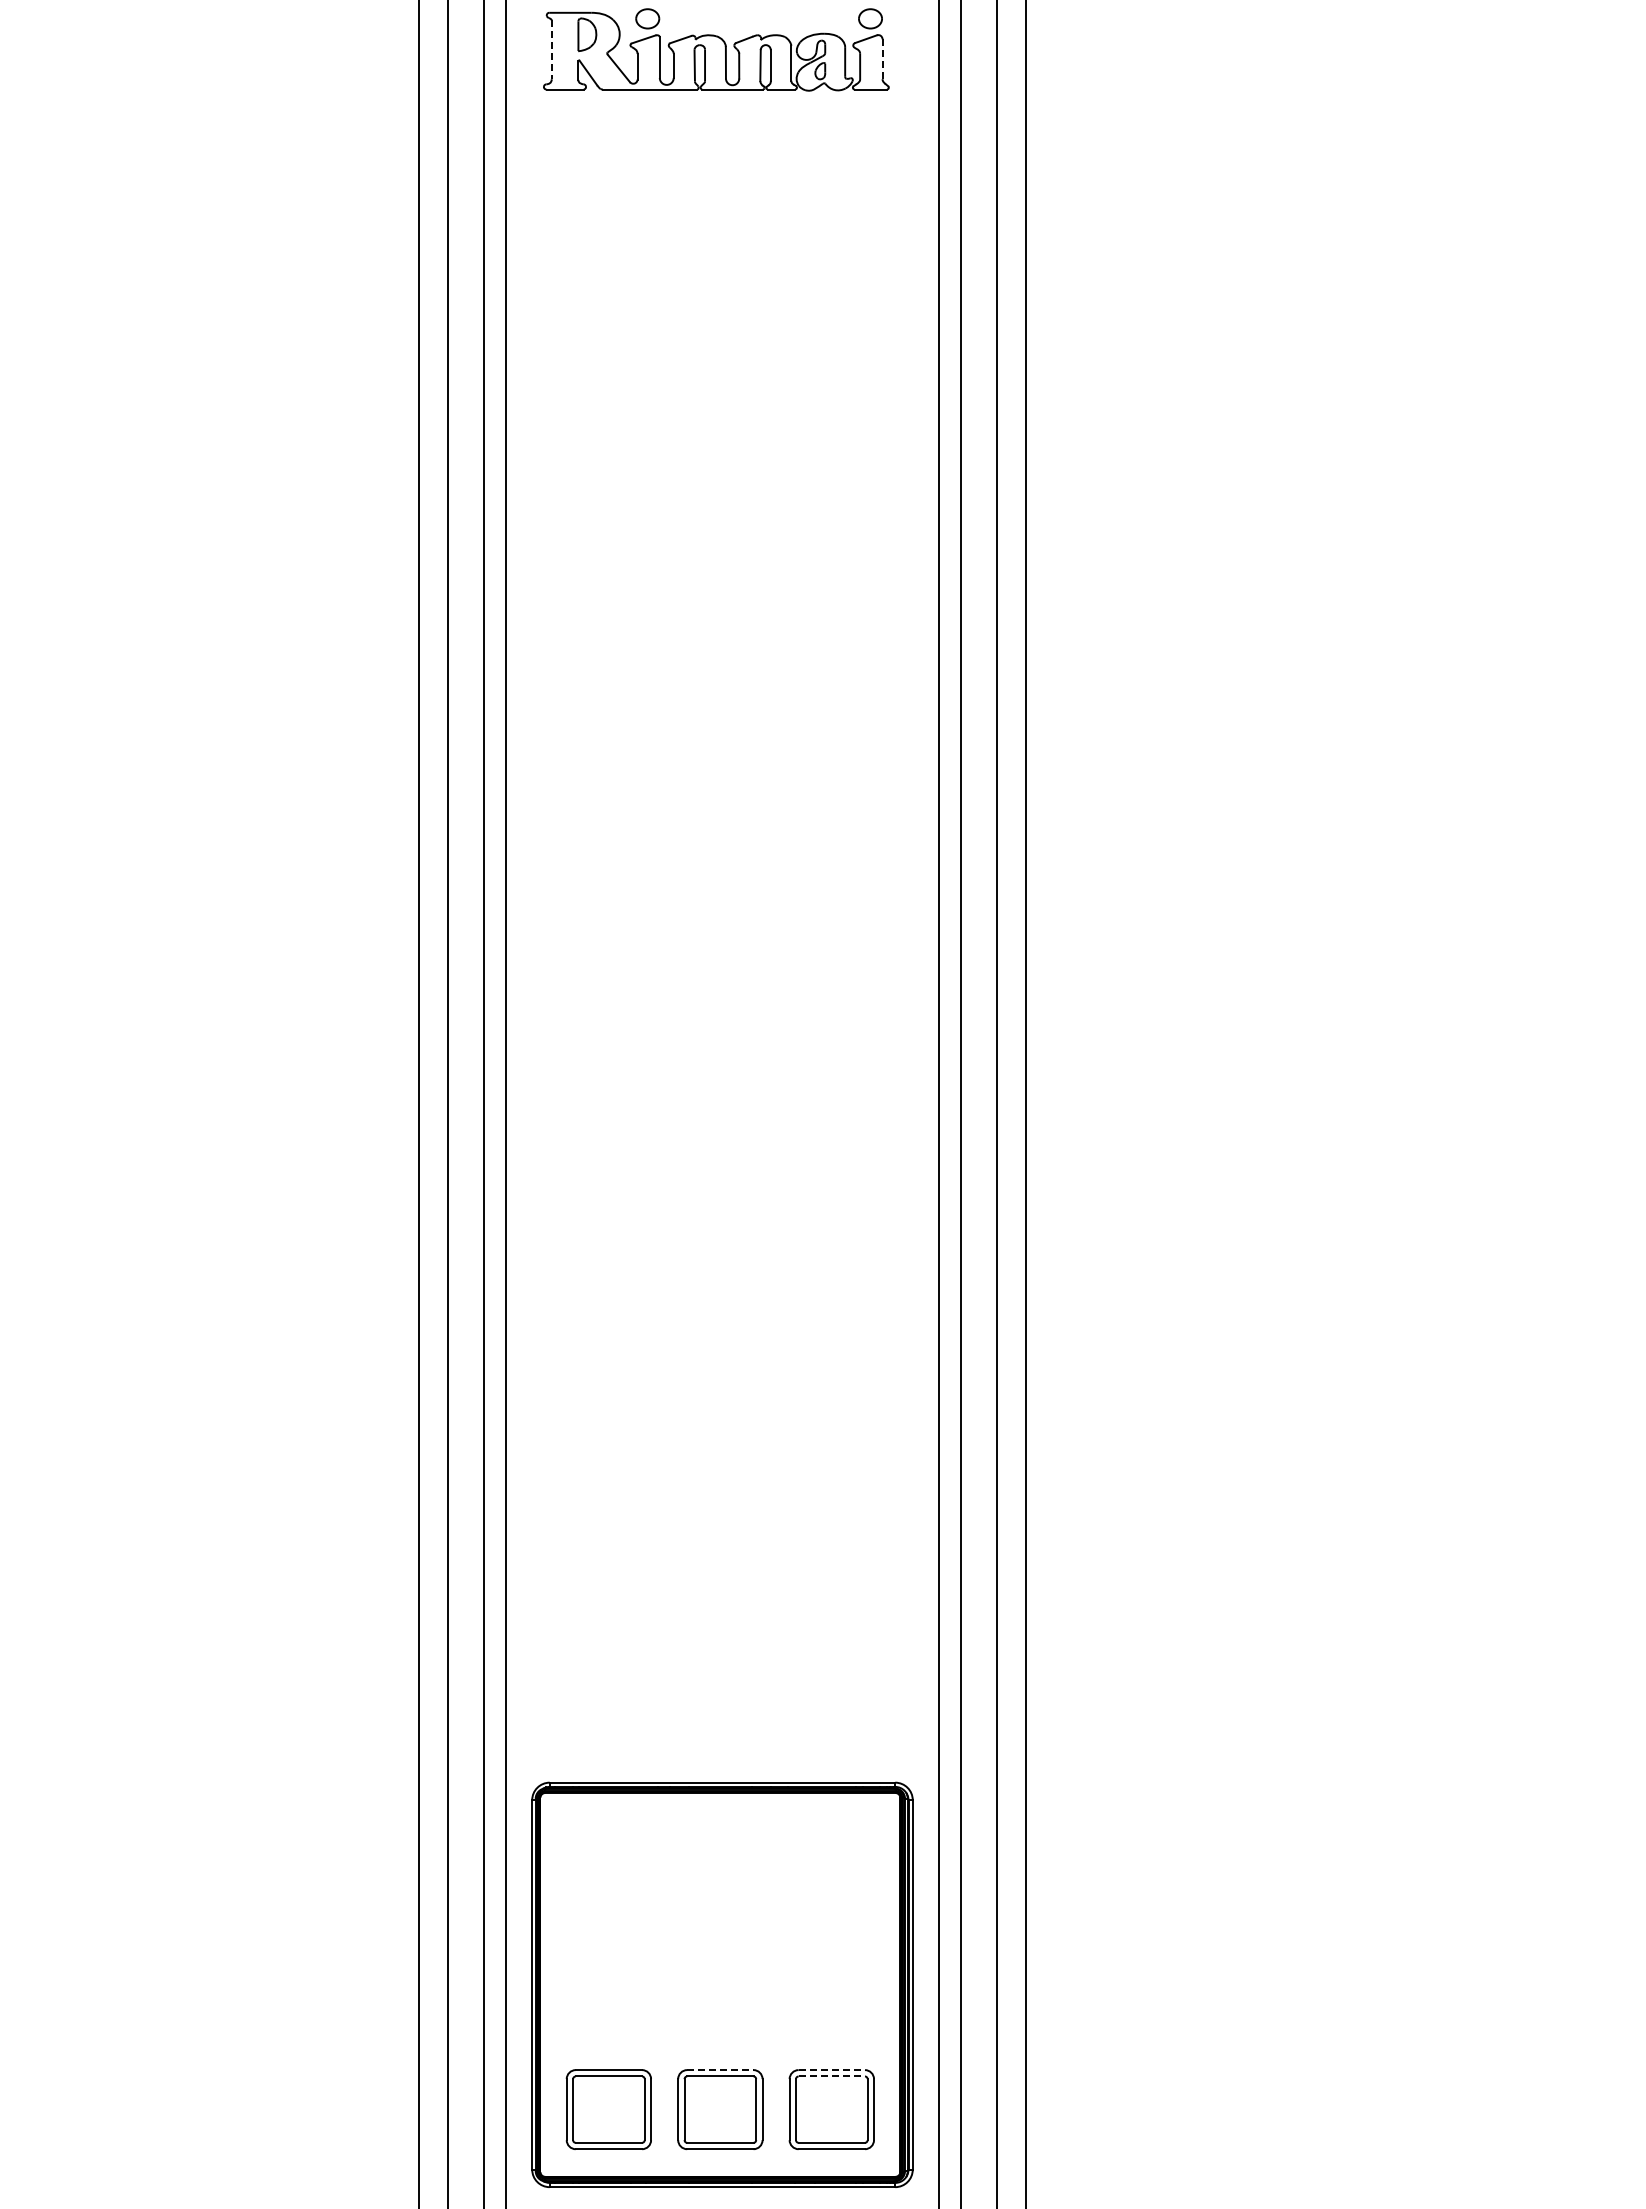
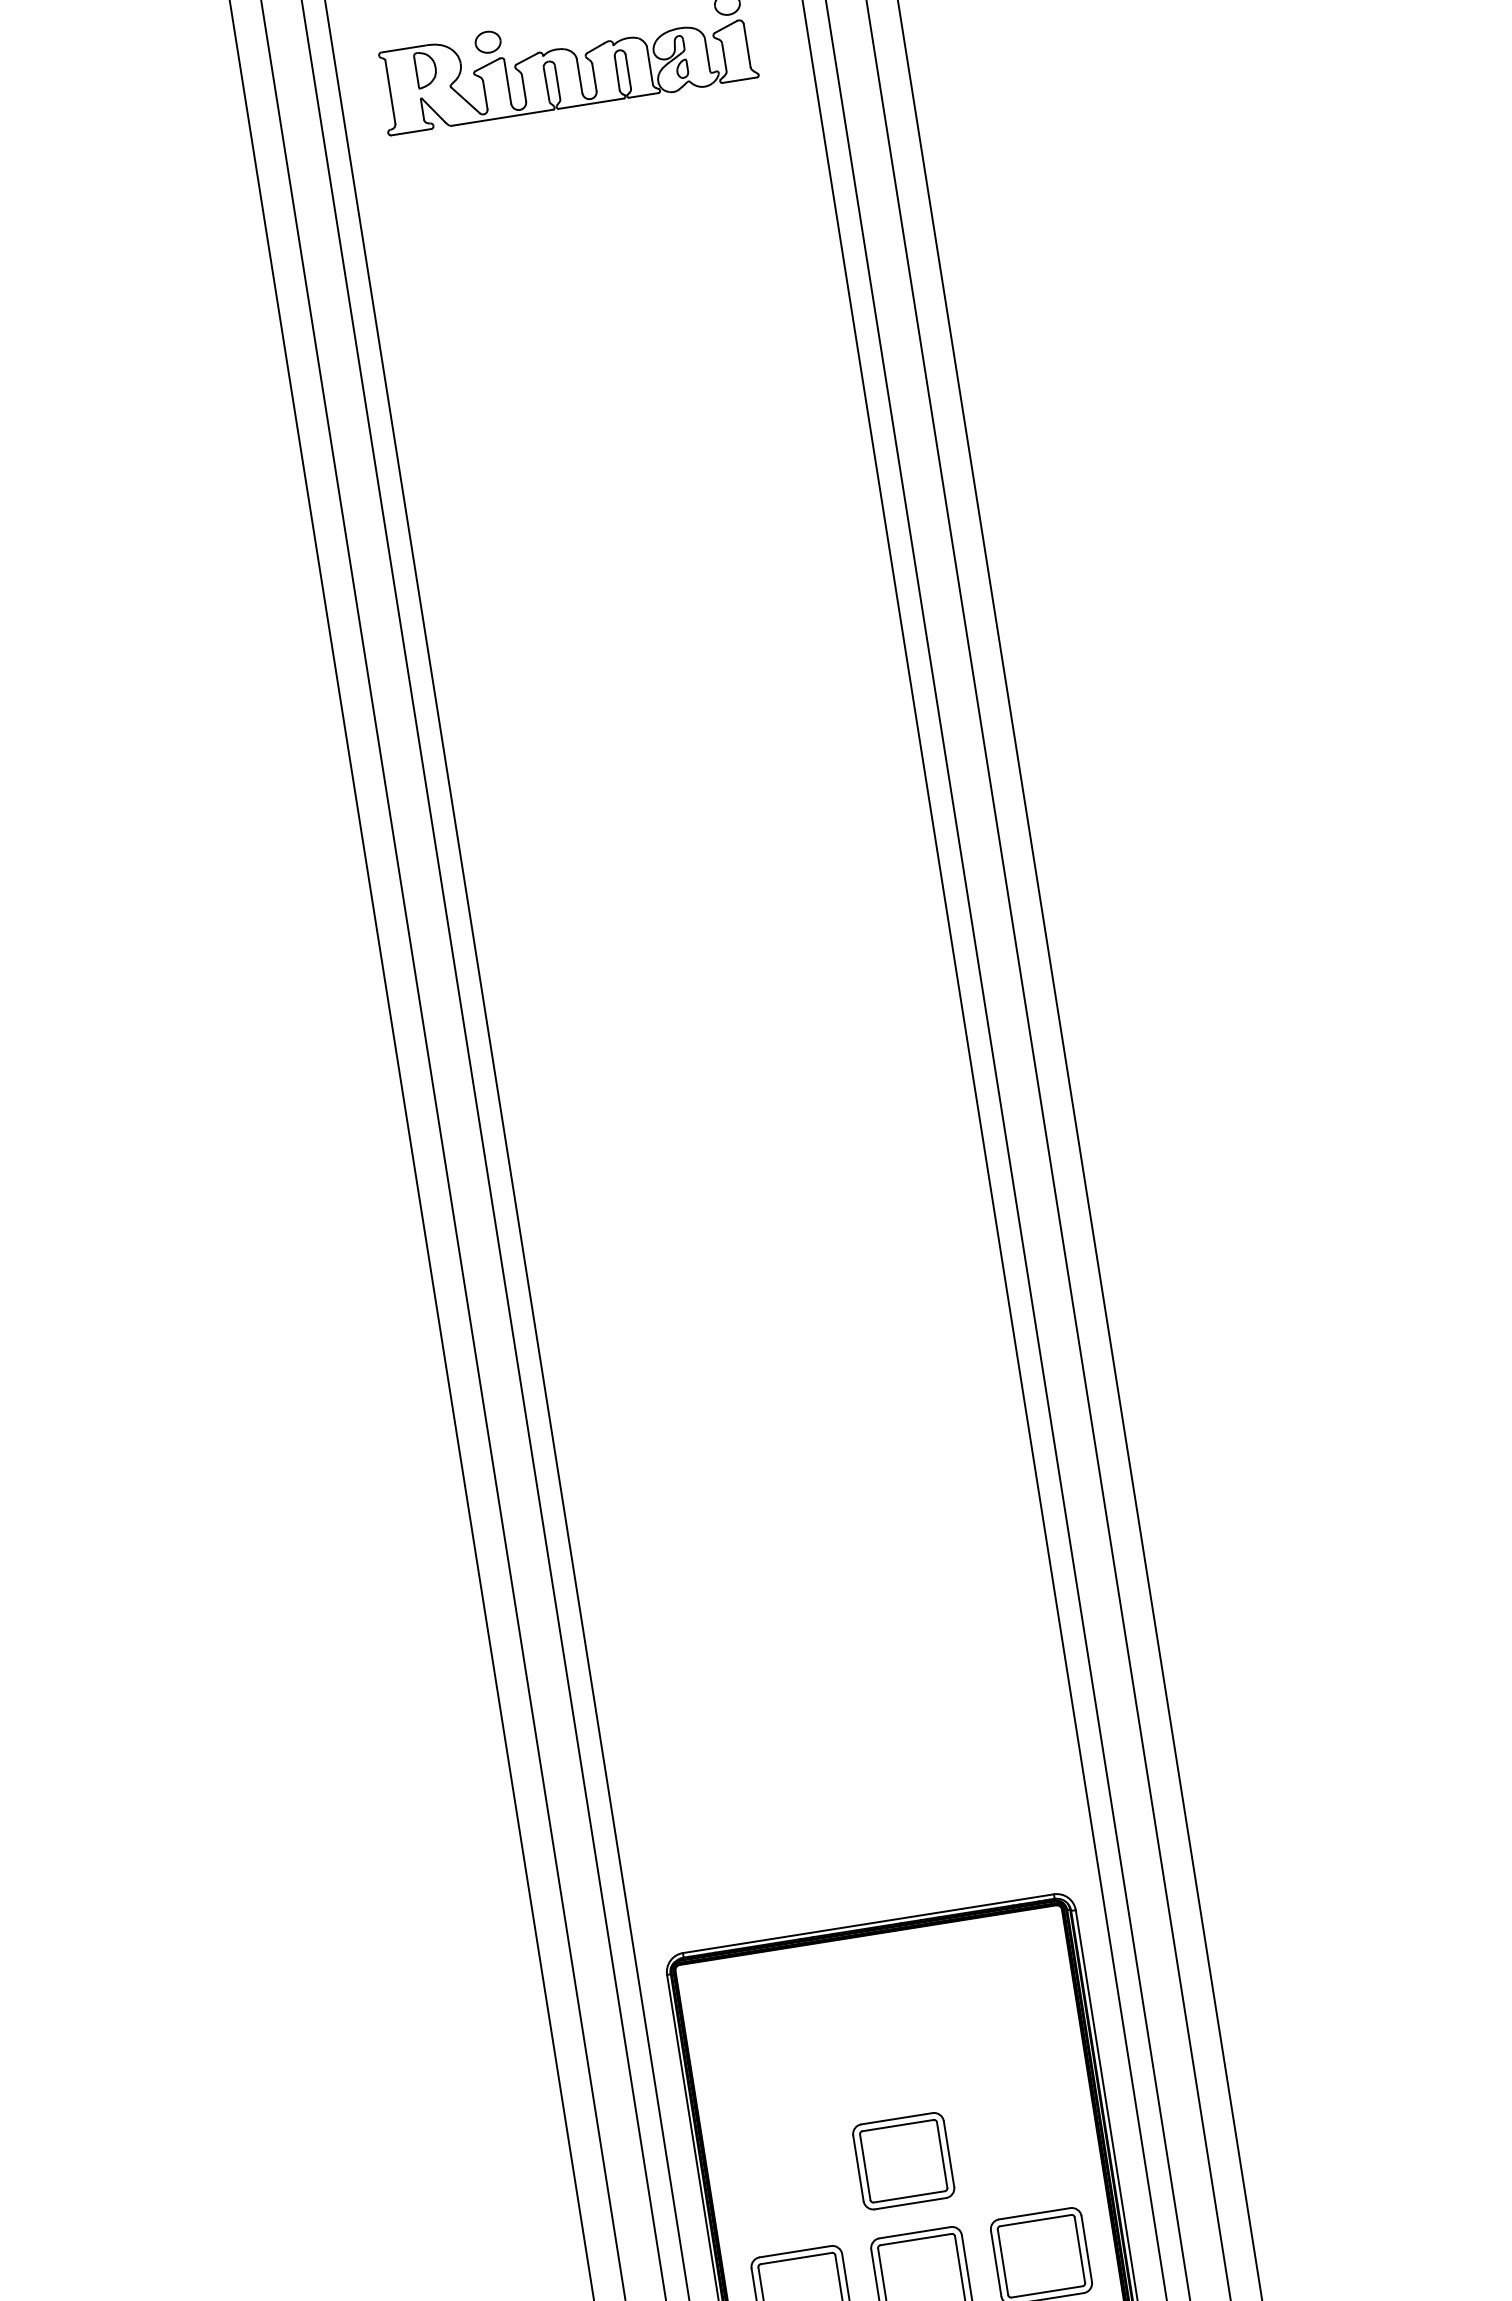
line: (551, 50) -> (390, 92), dashed -> solid
line: (882, 59) -> (747, 45), dashed -> solid
part: (720, 2003) -> (903, 2161), added
line: (720, 2070) -> (915, 2233), dashed -> solid
line: (832, 2070) -> (1035, 2214), dashed -> solid
line: (832, 2076) -> (1036, 2220), dashed -> solid

